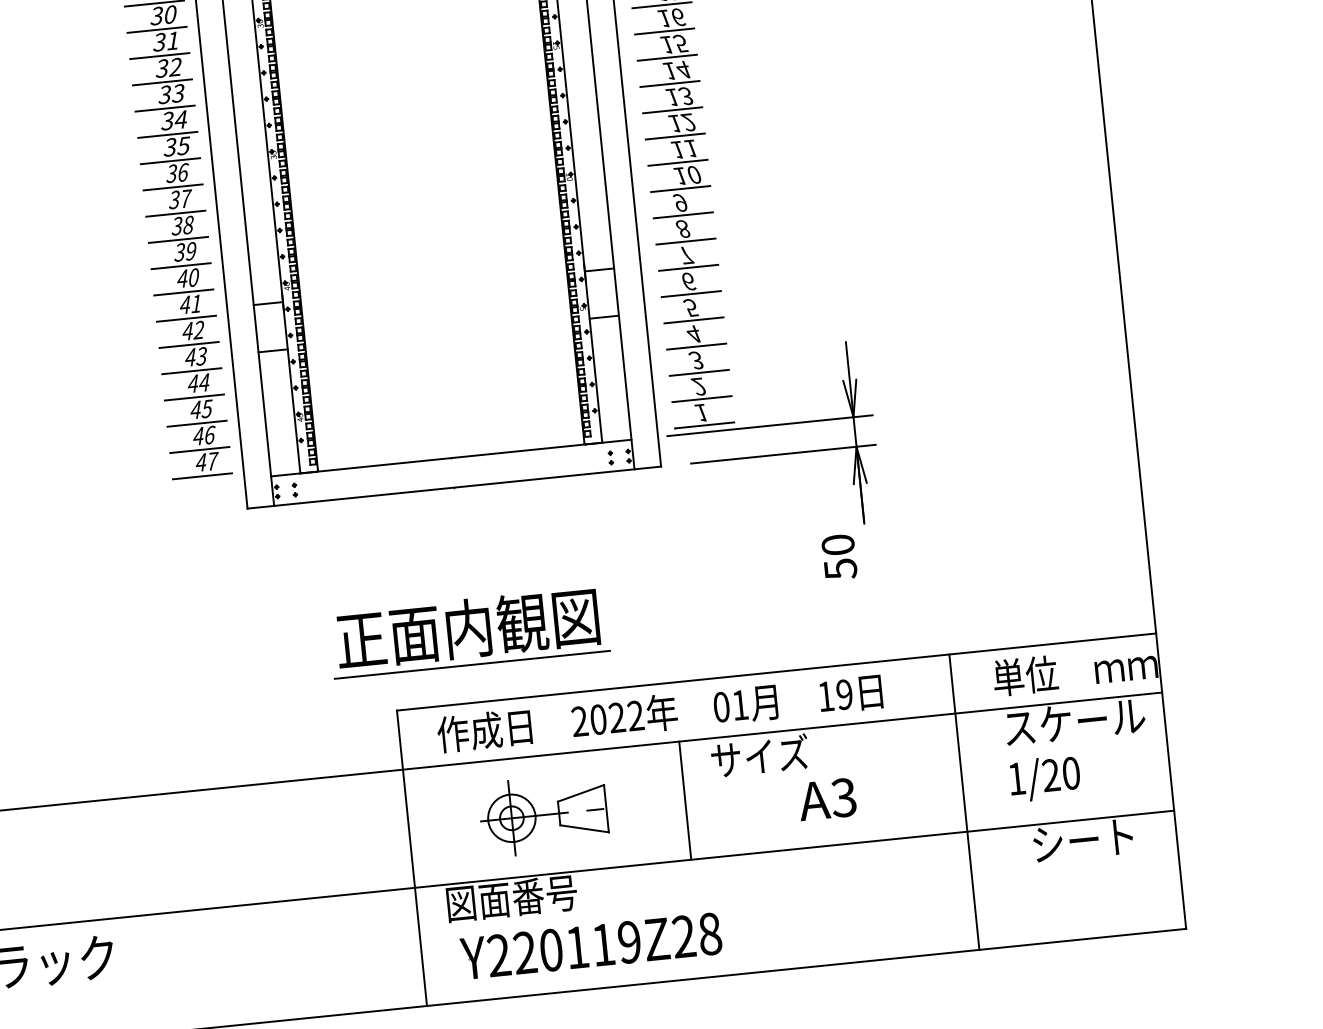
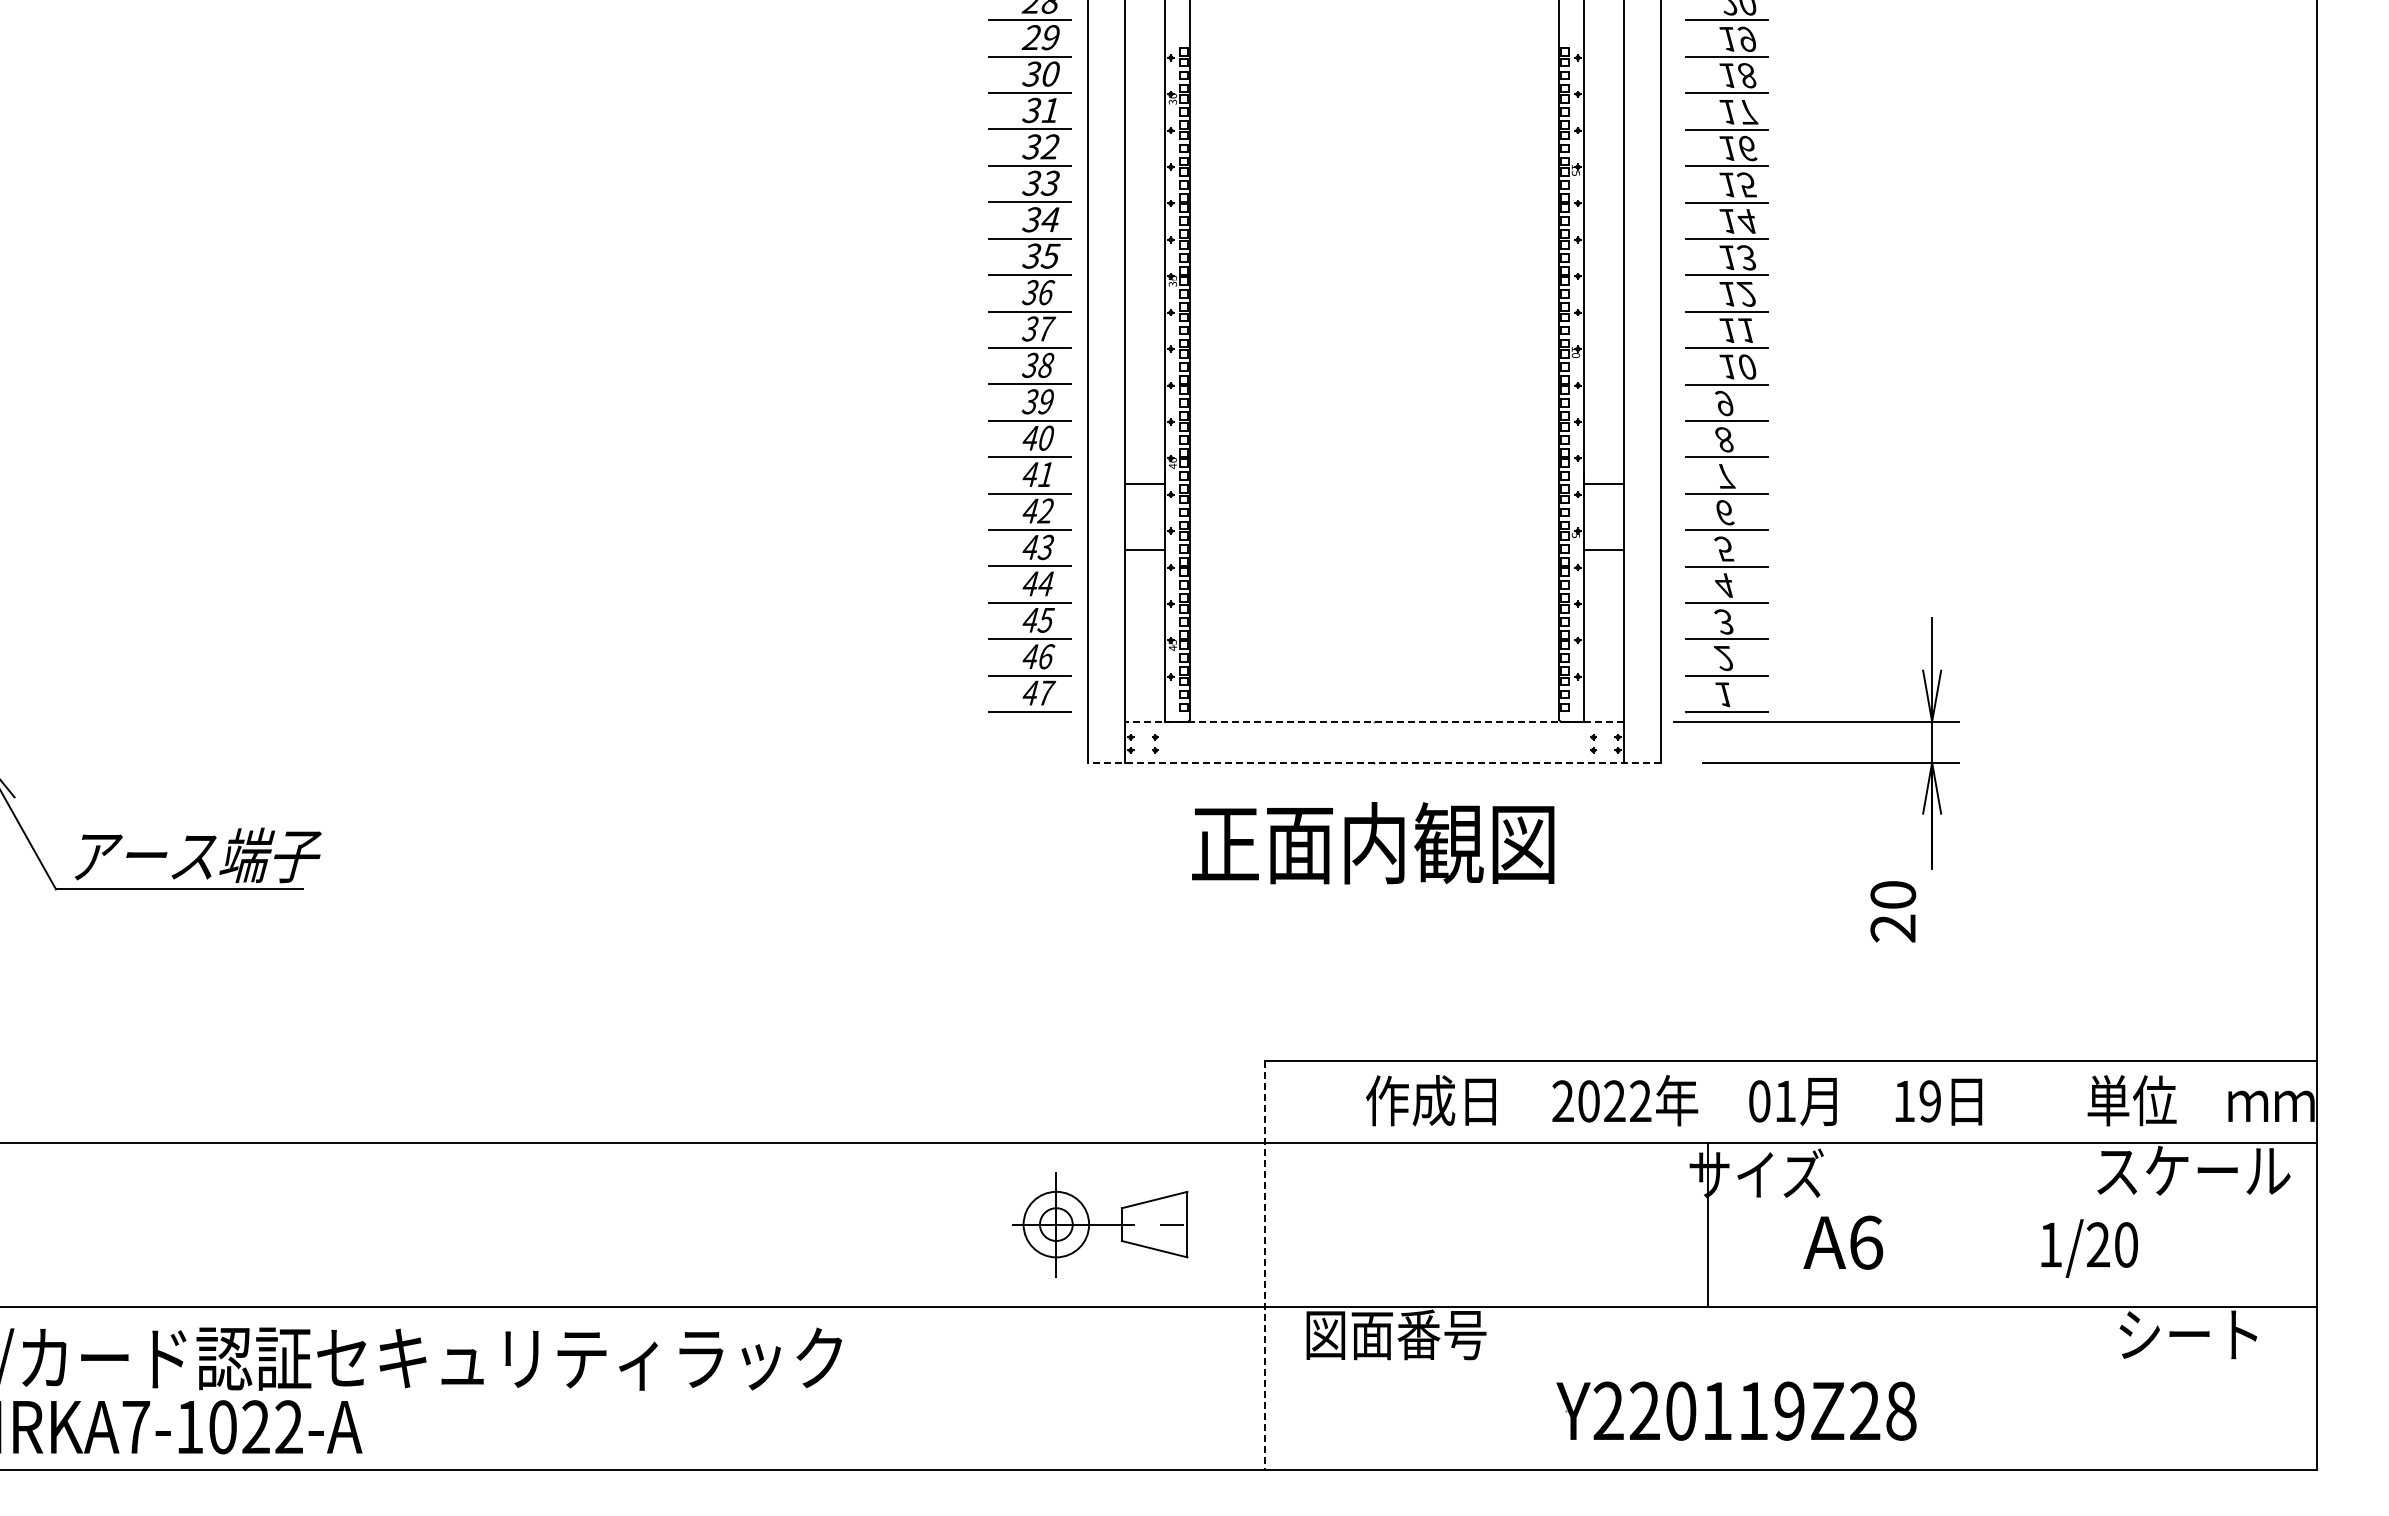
line: (451, 457) -> (1374, 721), solid -> dashed
line: (454, 487) -> (1374, 762), solid -> dashed
text: (840, 569) -> (1893, 928), 50 -> 20
text: (467, 628) -> (1373, 843), moved
line: (472, 664) -> (1374, 1008), removed
text: (660, 712) -> (1674, 1100), moved
text: (1044, 778) -> (2089, 1248), moved
text: (843, 797) -> (1865, 1242), A3 -> A6
line: (685, 800) -> (1707, 1224), moved
line: (964, 802) -> (2030, 1265), removed
part: (543, 814) -> (1100, 1224), moved
line: (411, 858) -> (1264, 1265), solid -> dashed
part: (580, 946) -> (1721, 1410), moved

